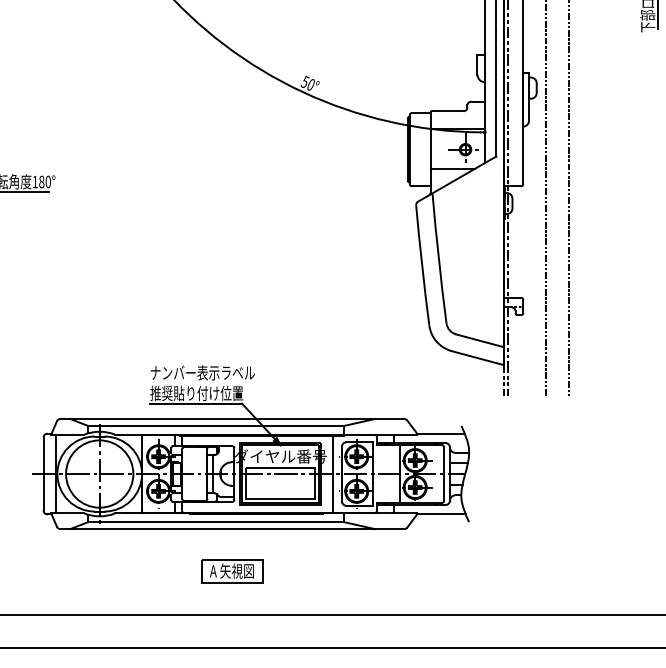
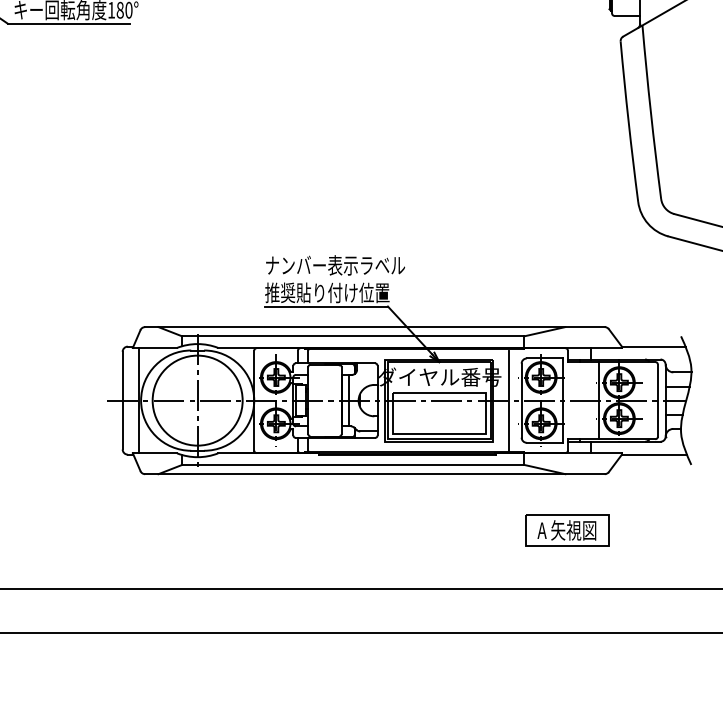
part: (232, 571) -> (567, 530), moved

